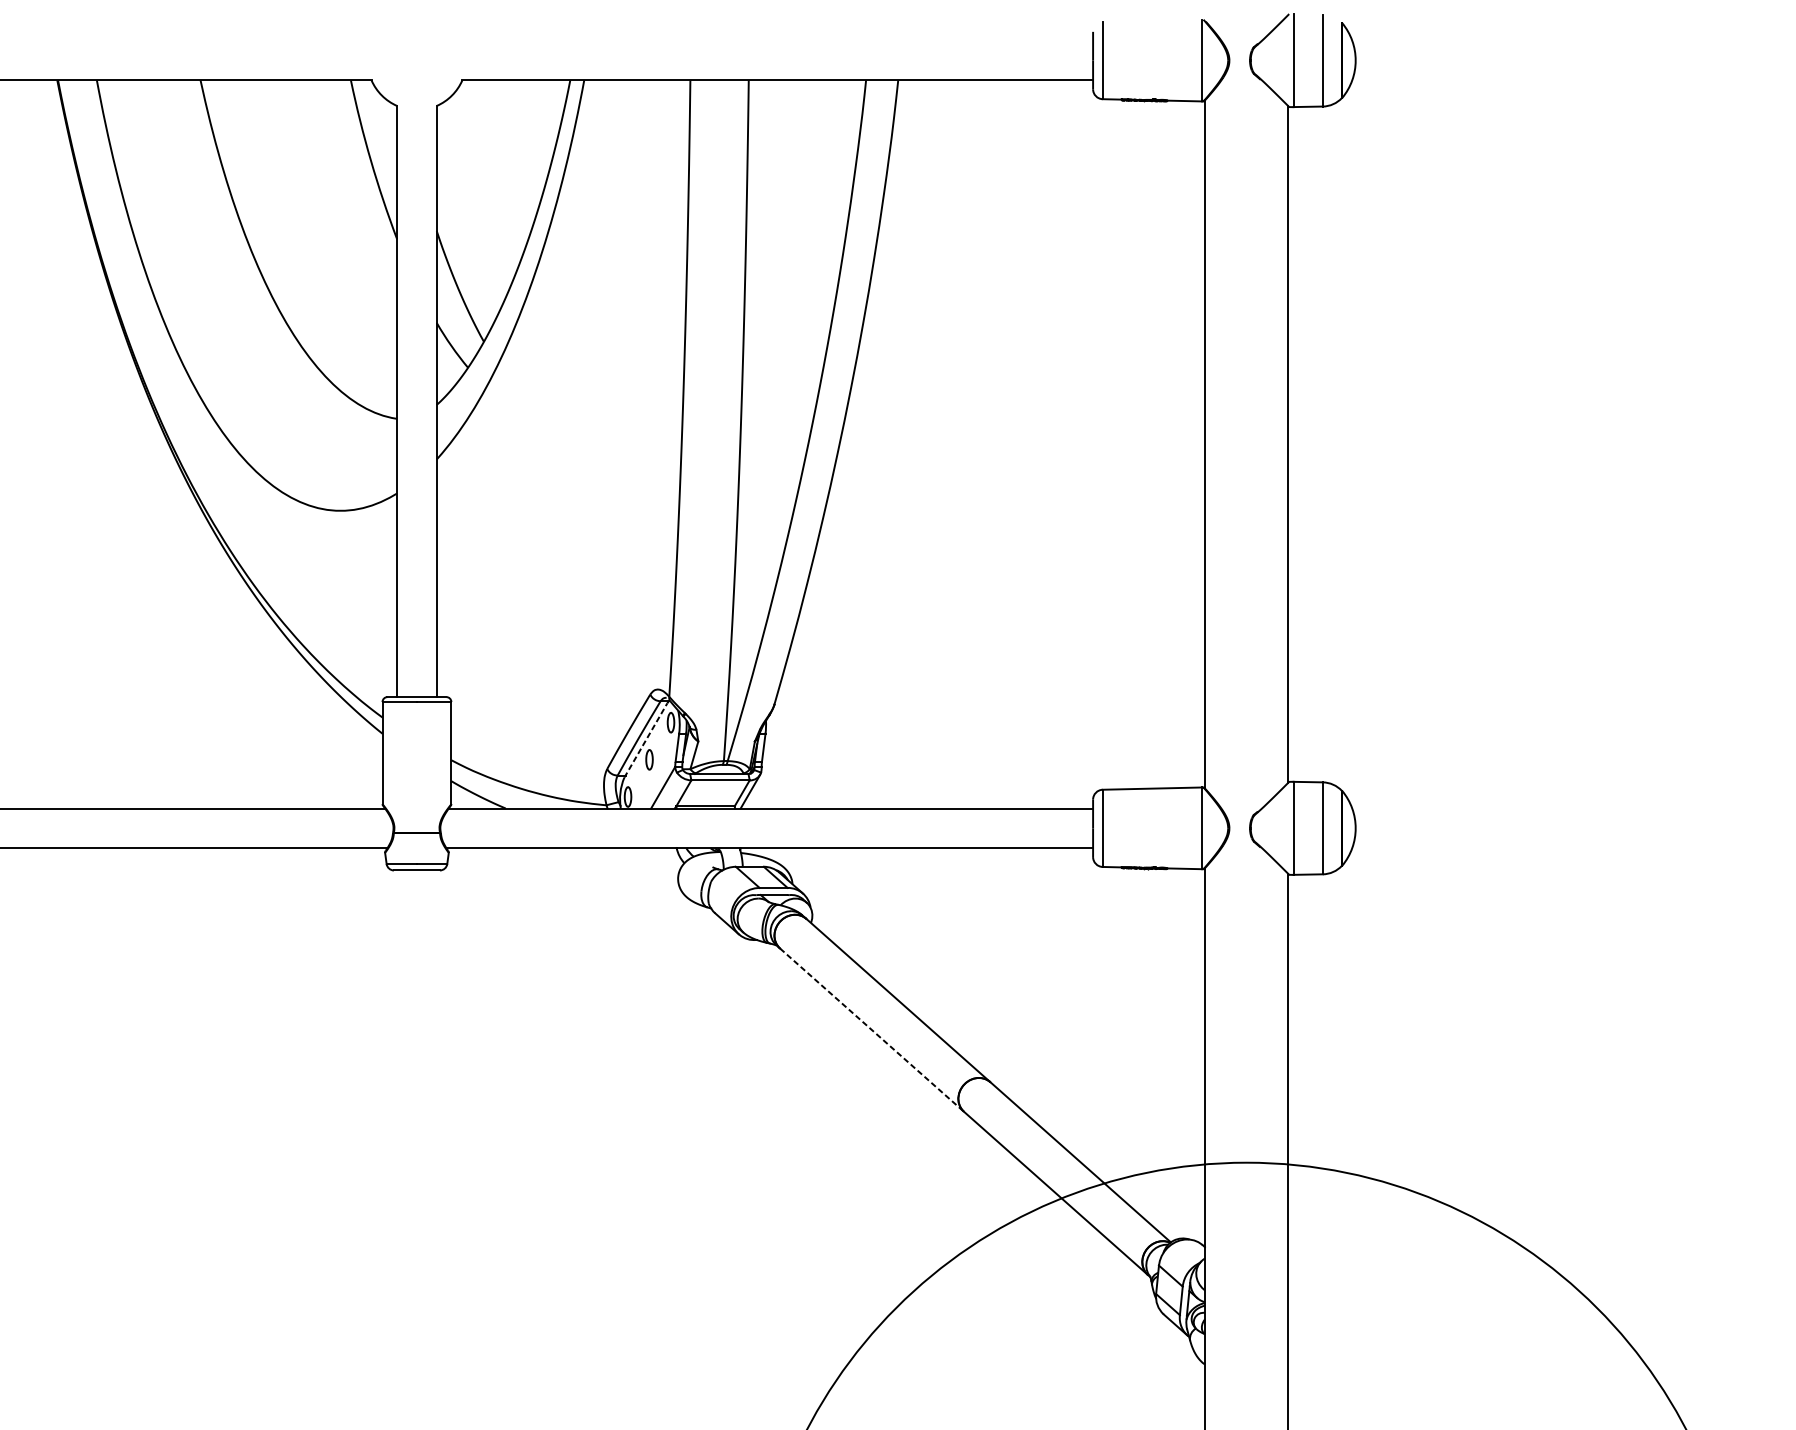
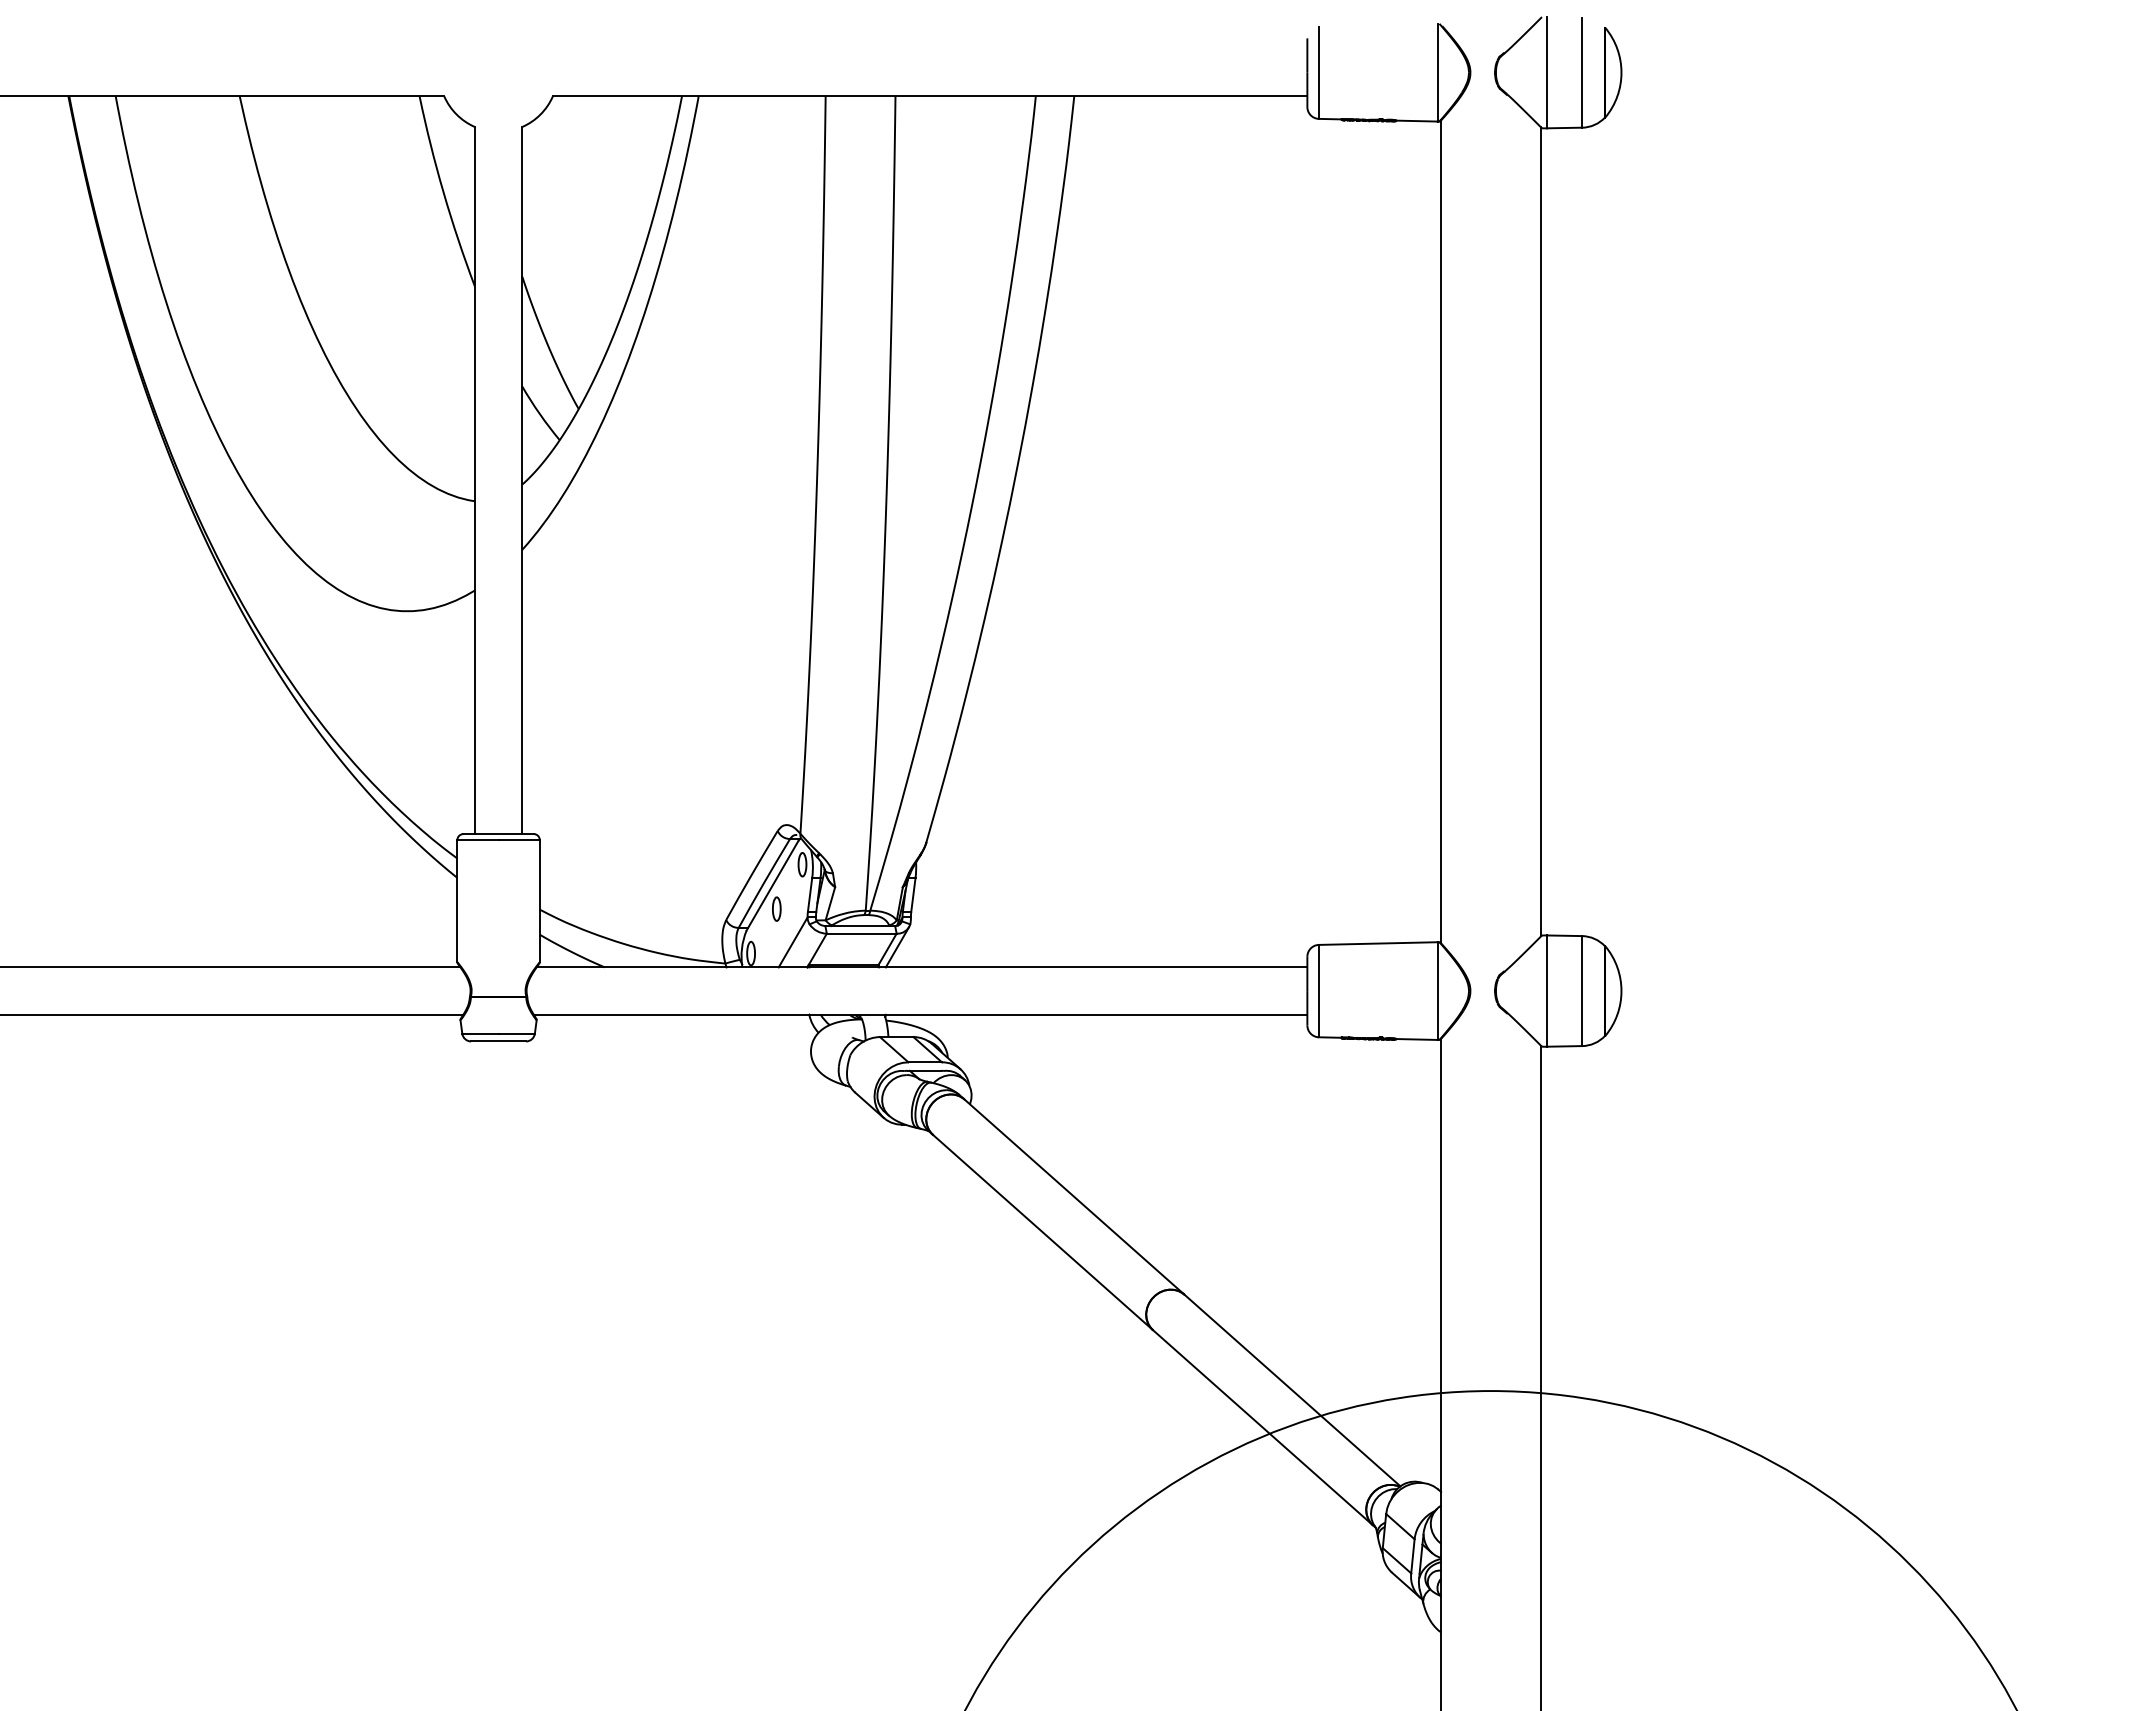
line: (645, 740) -> (772, 885), dashed -> solid
line: (872, 1030) -> (1043, 1232), dashed -> solid

